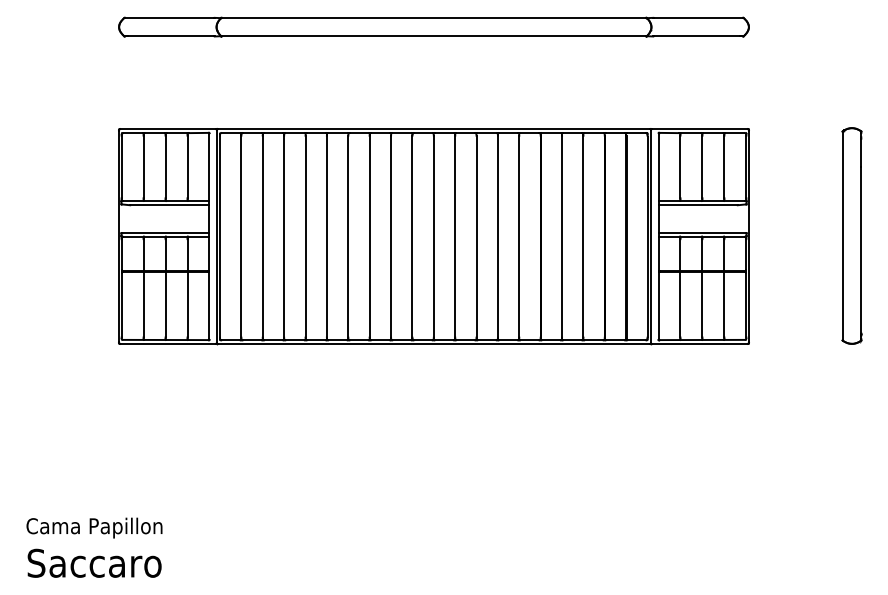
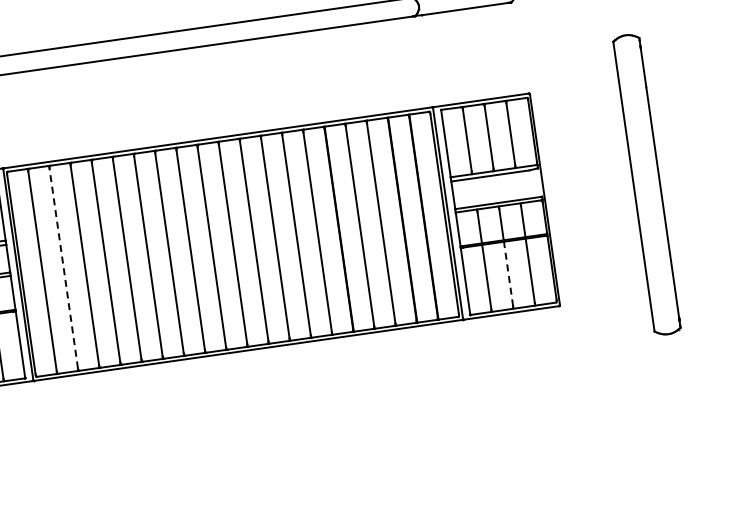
part: (851, 235) -> (646, 184), size x1.4
line: (262, 236) -> (63, 268), solid -> dashed
line: (702, 304) -> (508, 273), solid -> dashed

